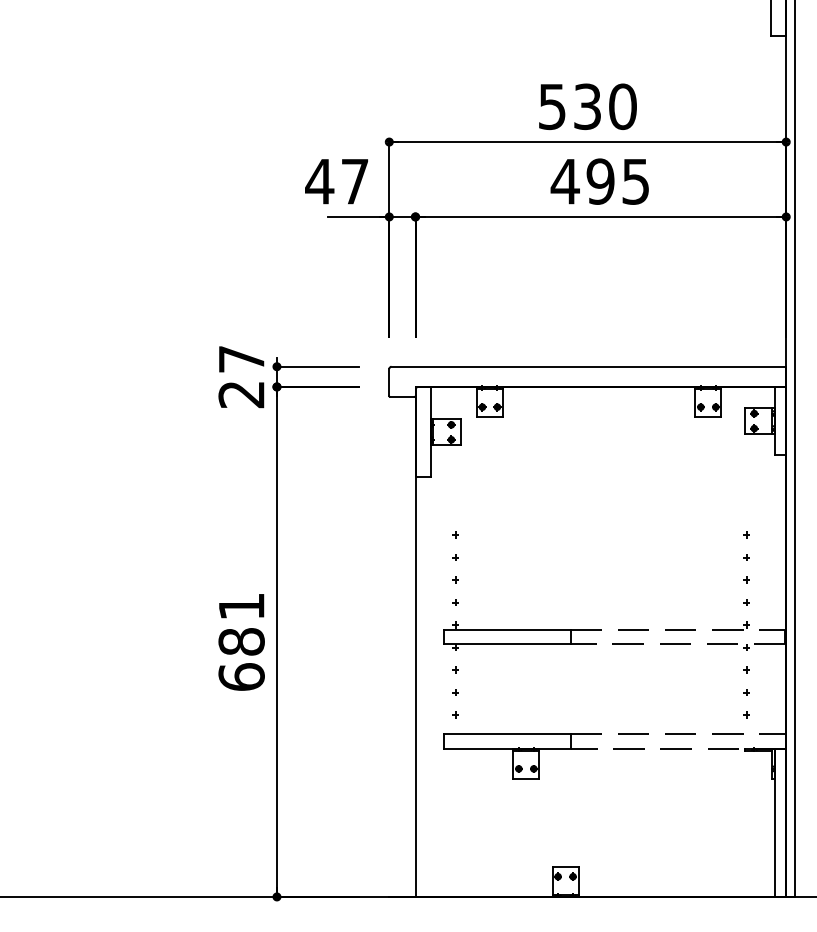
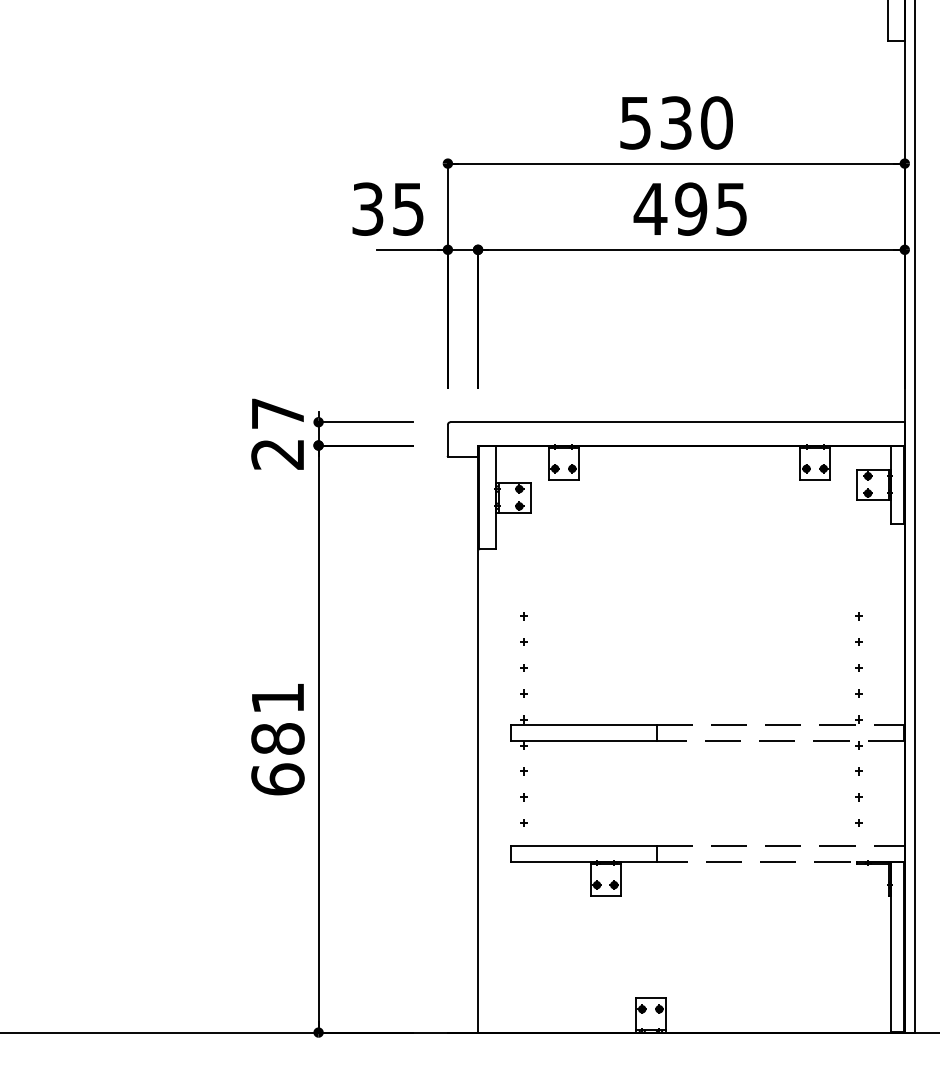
text: (335, 181) -> (386, 208), 47 -> 35

